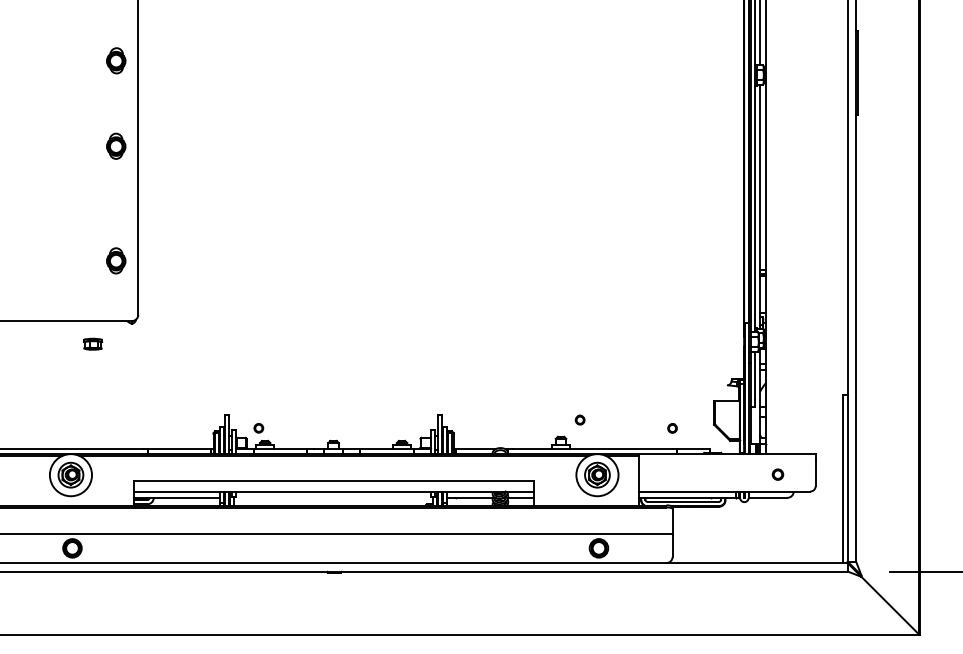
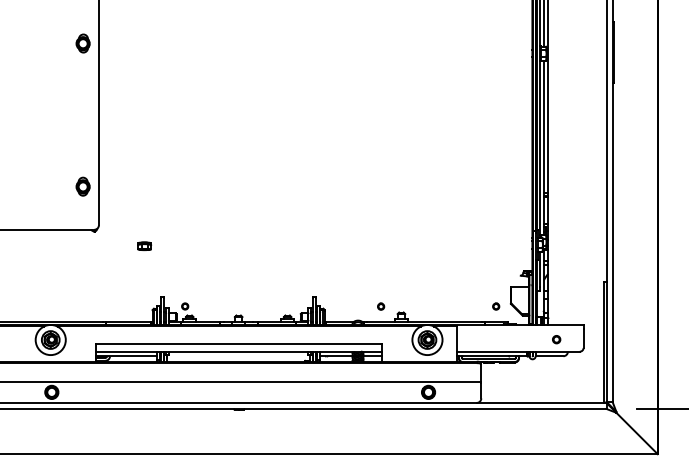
part: (115, 146) -> (82, 104), removed
part: (92, 343) -> (144, 245), moved
part: (580, 419) -> (381, 306), moved
part: (672, 428) -> (496, 306), moved

